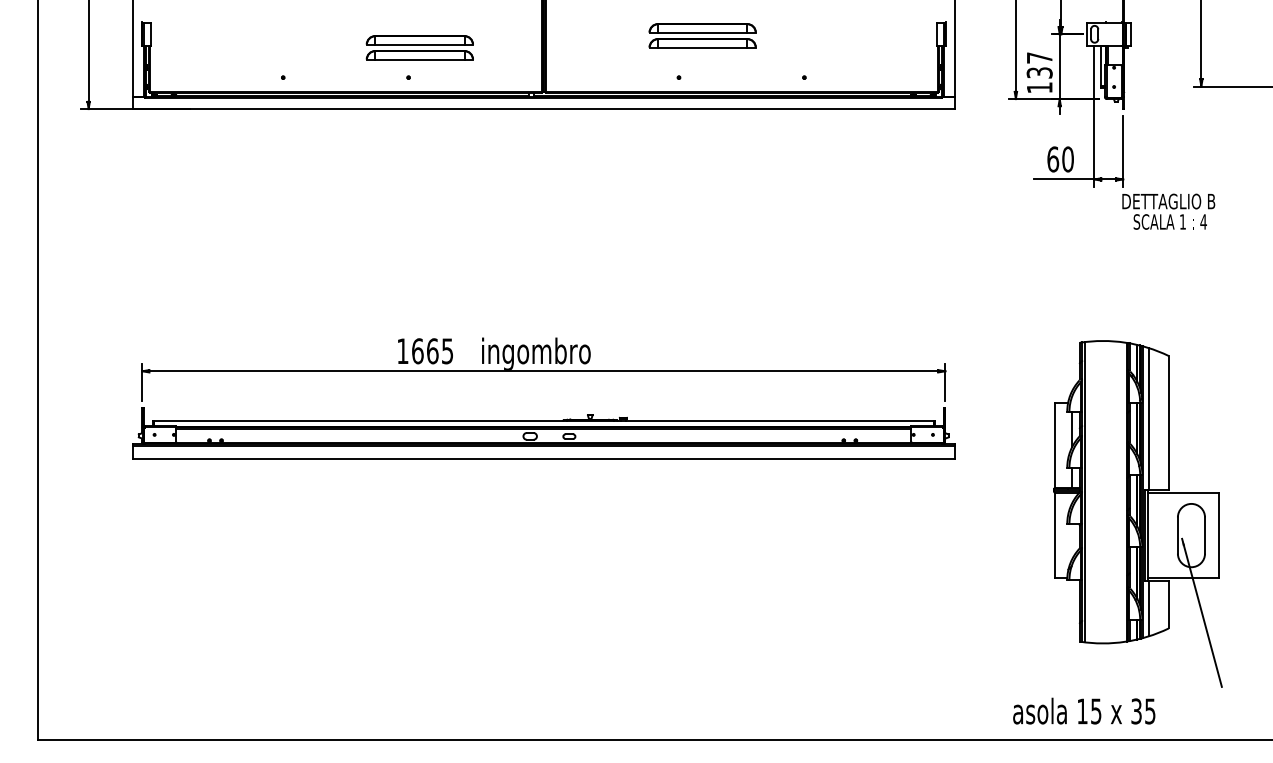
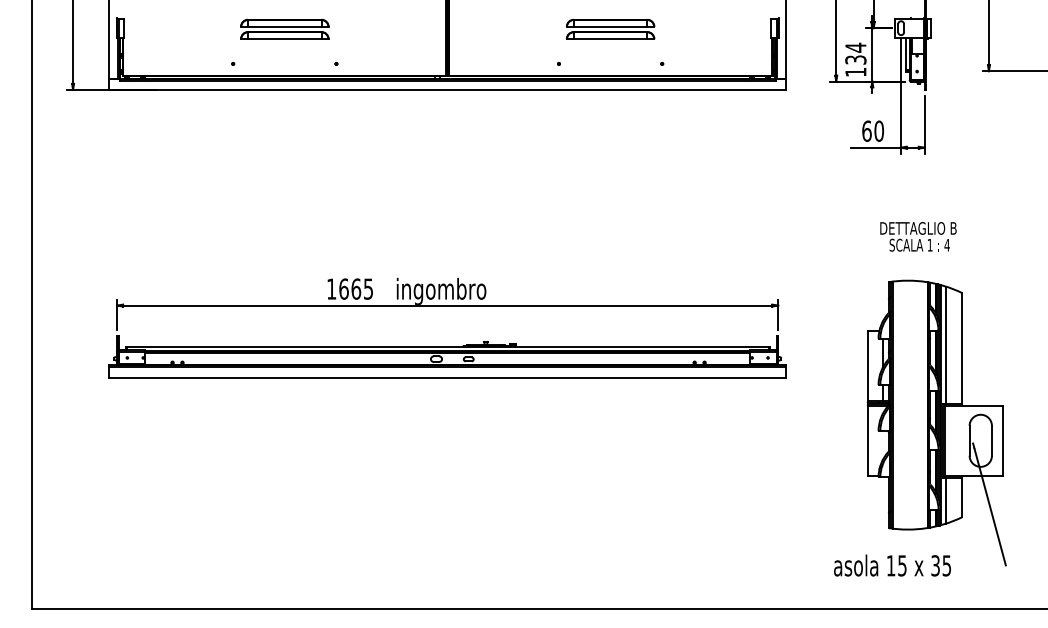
part: (702, 35) -> (610, 29), moved
part: (419, 47) -> (284, 29), moved
text: (1039, 57) -> (855, 47), 137 -> 134
text: (1168, 211) -> (918, 236), moved
text: (1084, 710) -> (892, 565), moved

